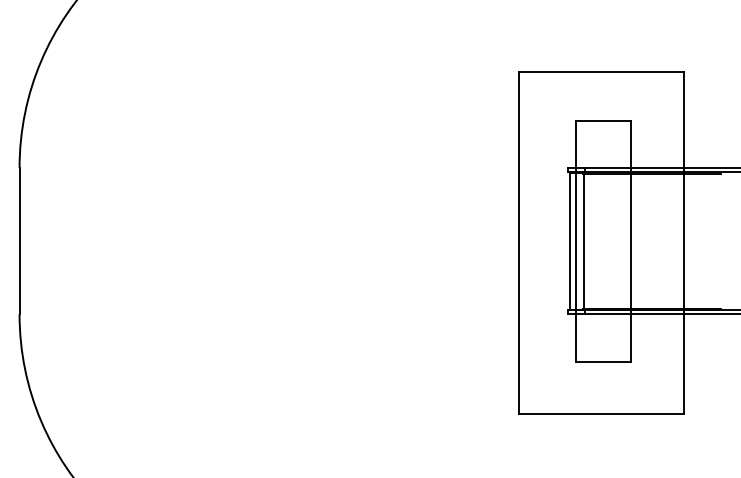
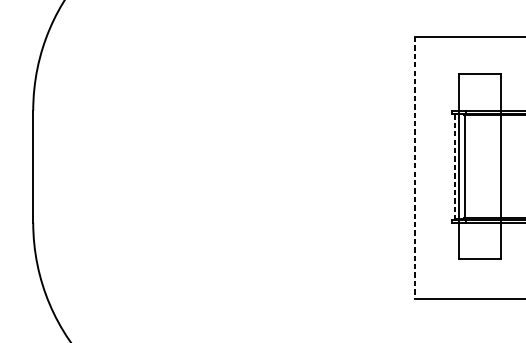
line: (570, 241) -> (454, 166), solid -> dashed
line: (519, 243) -> (415, 168), solid -> dashed

